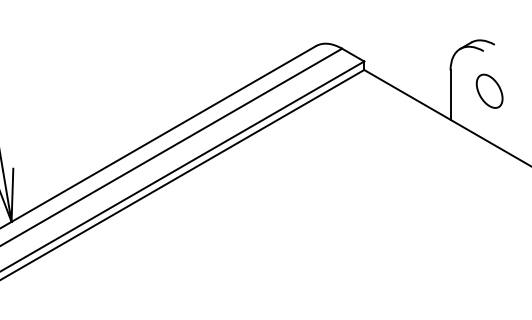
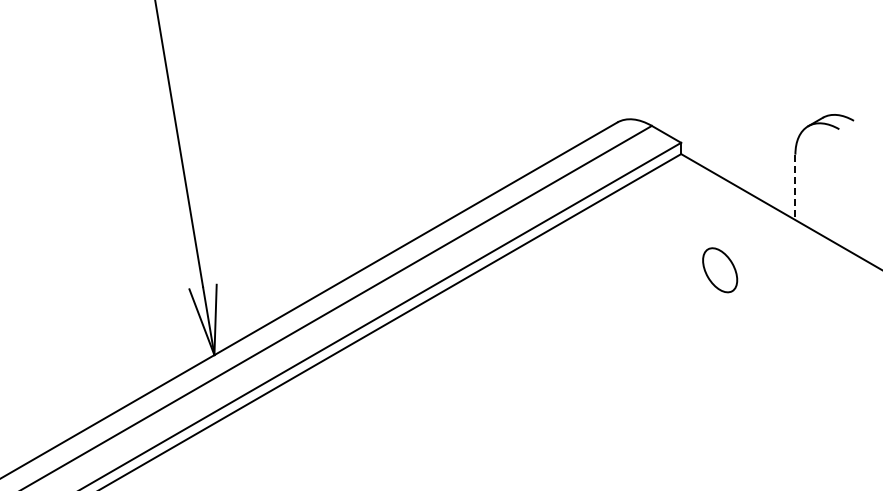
part: (489, 91) -> (720, 270), moved
line: (450, 95) -> (795, 187), solid -> dashed

